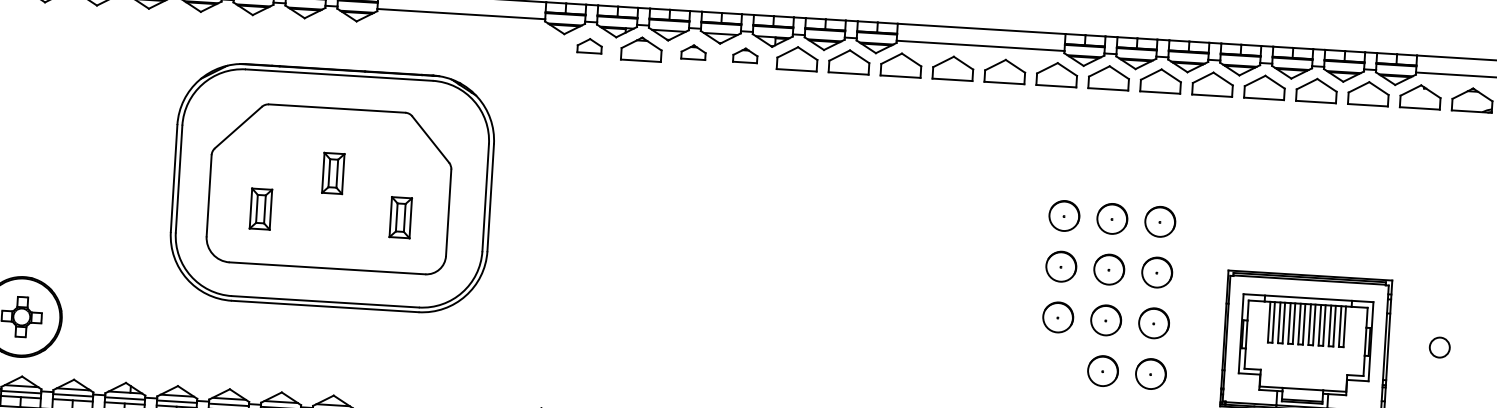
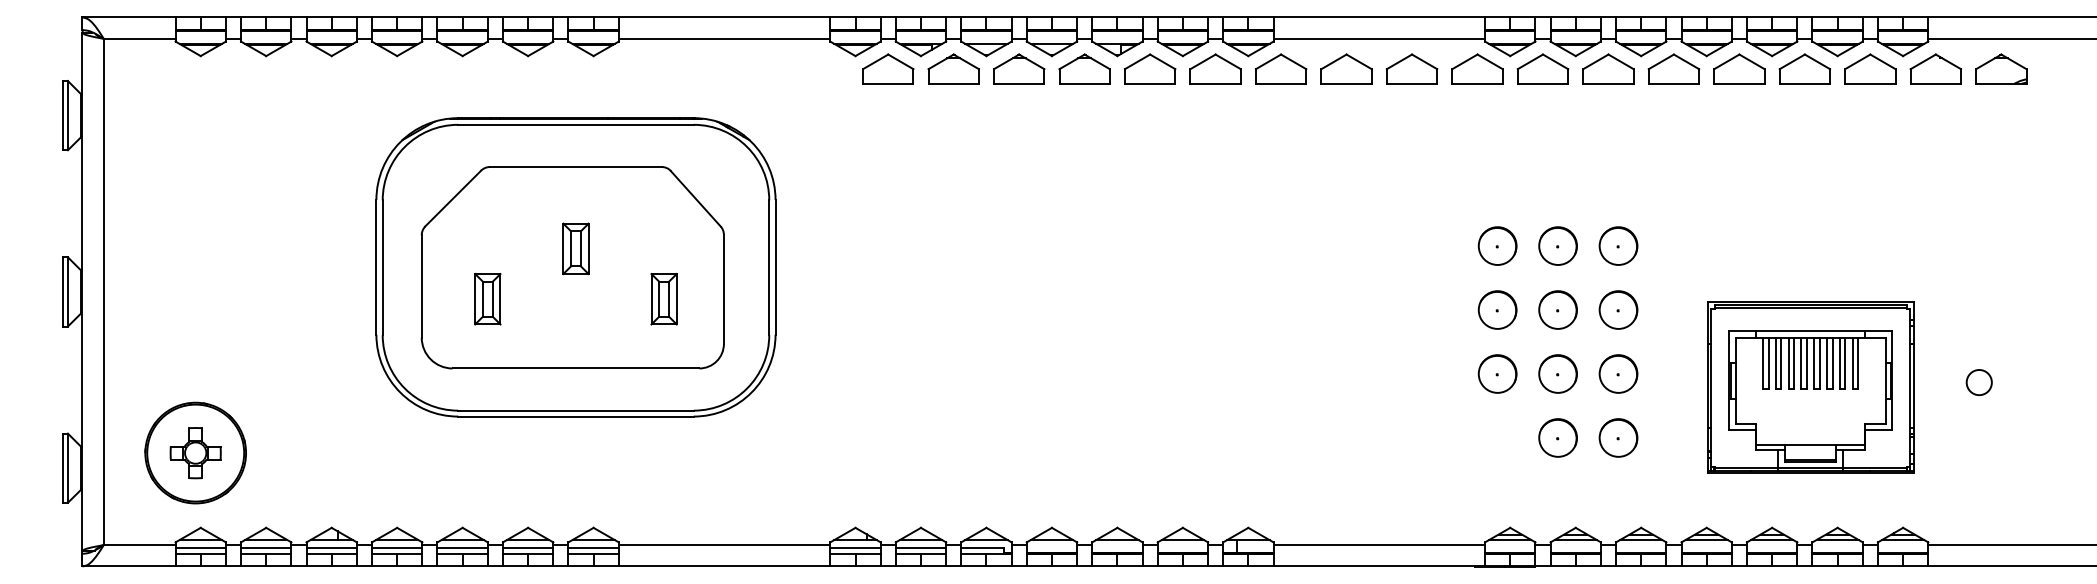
part: (589, 45) -> (888, 68), size x1.67
part: (693, 51) -> (1019, 68), size x1.67
part: (745, 55) -> (1084, 68), size x1.67

